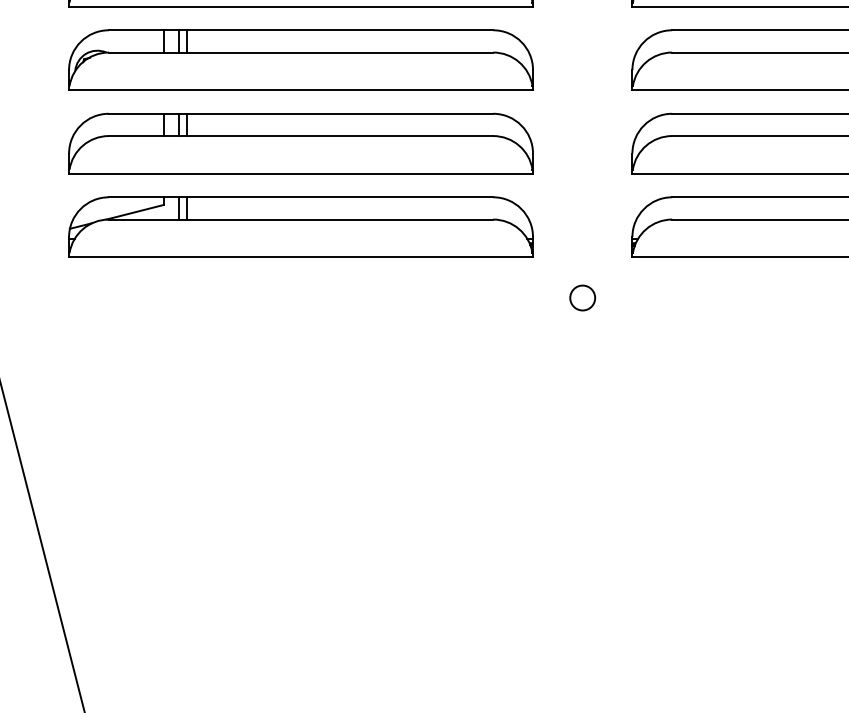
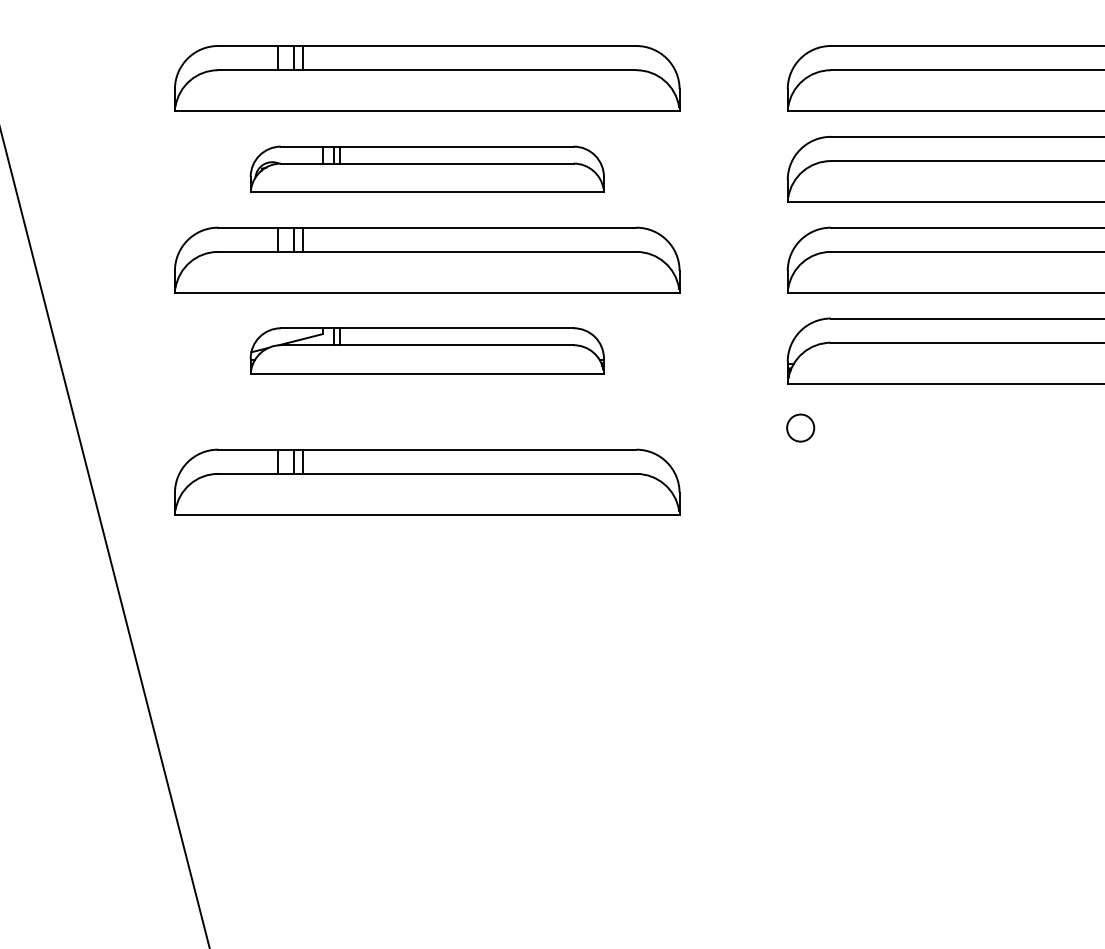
part: (301, 60) -> (427, 169), size x0.7
part: (301, 226) -> (427, 350), size x0.7
circle: (582, 297) -> (800, 427), moved
part: (301, 347) -> (427, 481), added

